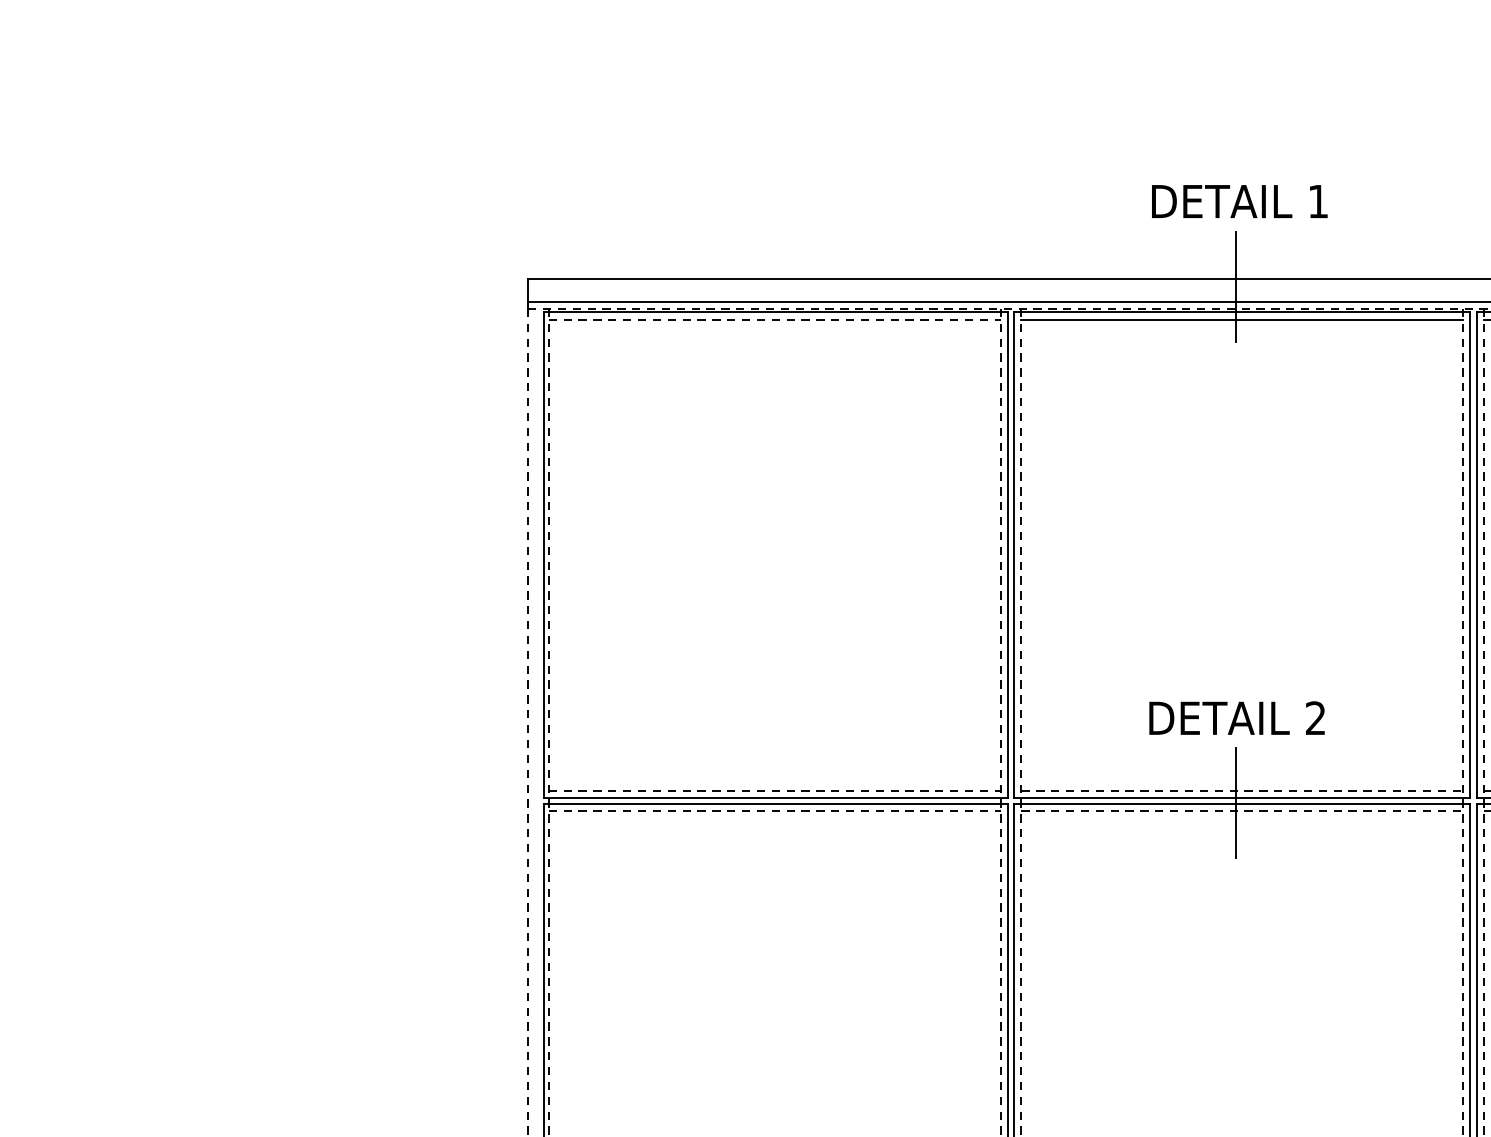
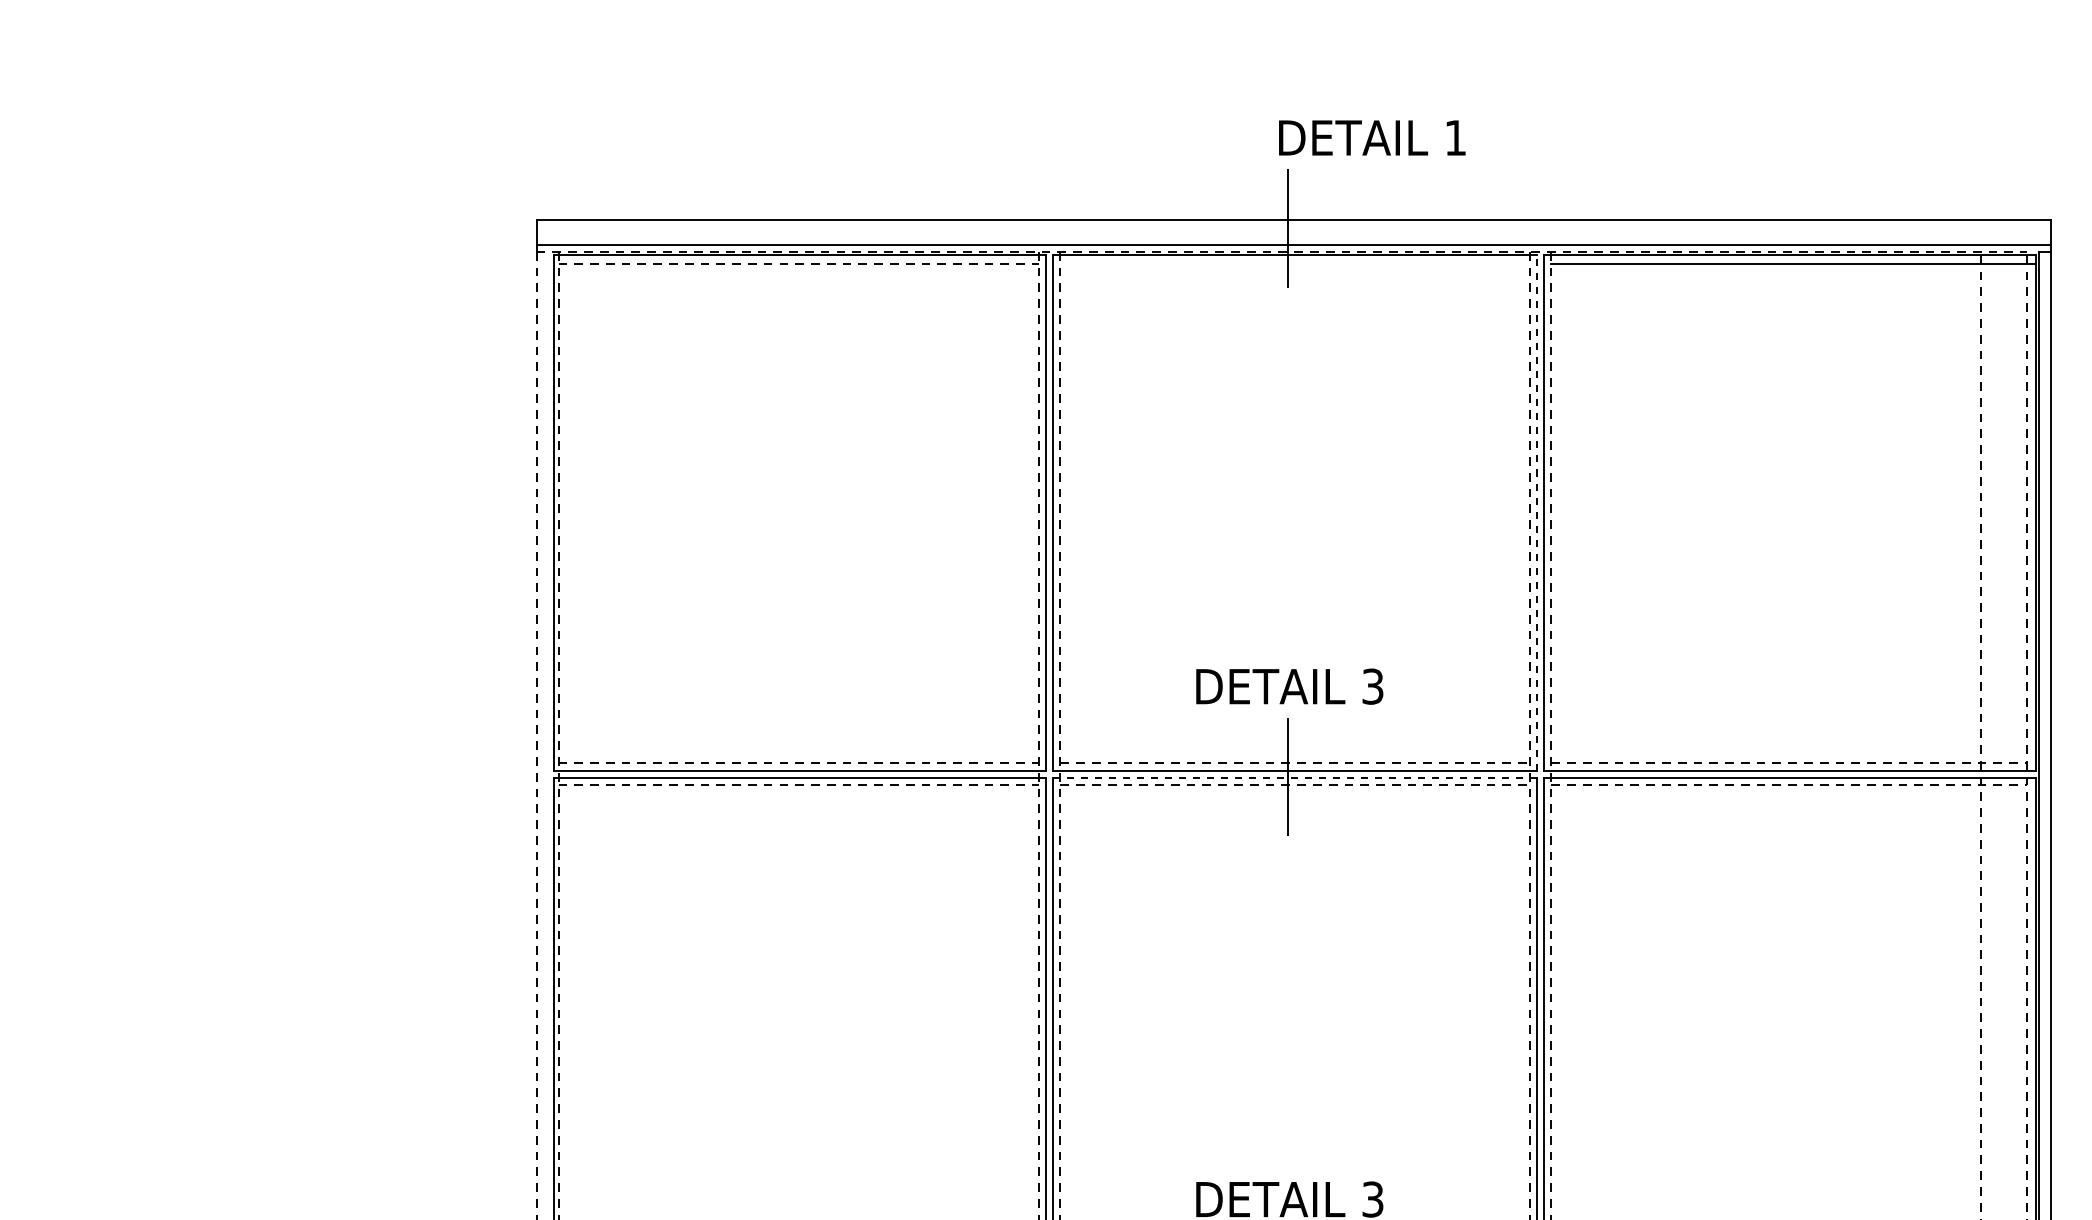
text: (1239, 201) -> (1372, 137), moved
line: (1241, 319) -> (1294, 263), removed
line: (1470, 554) -> (1537, 512), solid -> dashed
text: (1315, 718) -> (1372, 686), 2 -> 3
line: (1242, 803) -> (1295, 777), solid -> dashed

